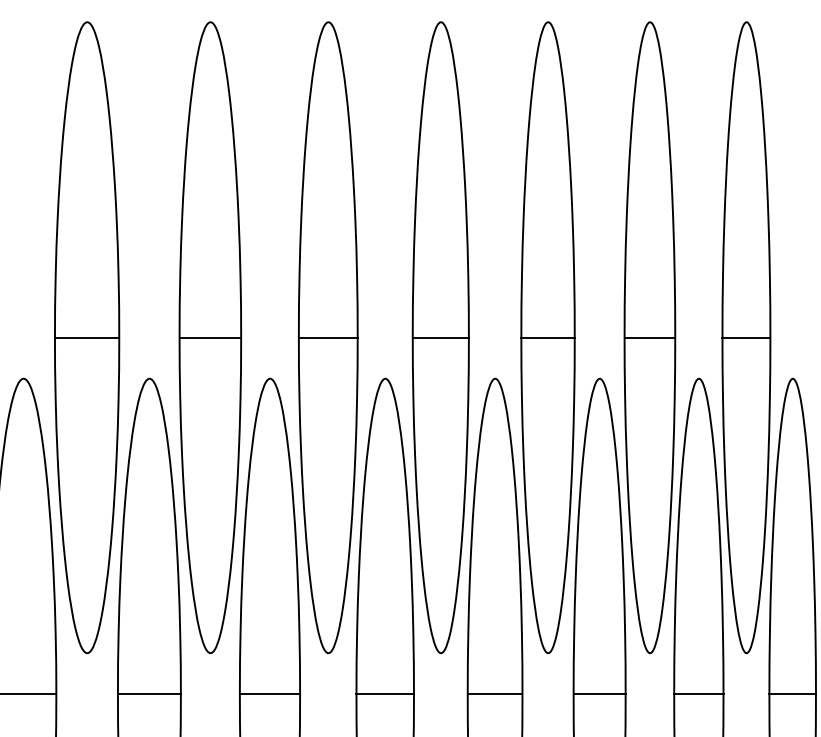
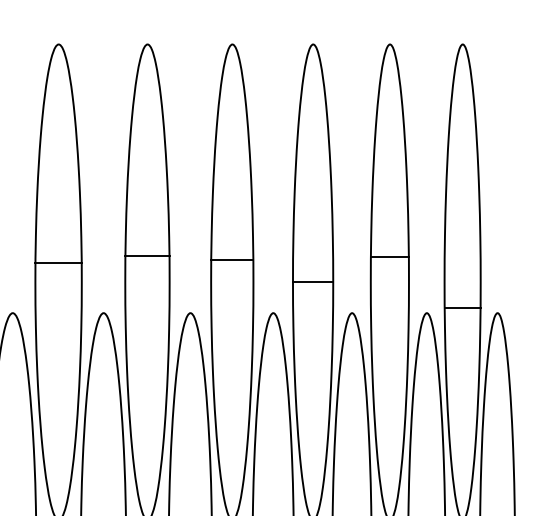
line: (210, 337) -> (58, 263), moved
line: (327, 337) -> (146, 255), moved
line: (440, 337) -> (232, 259), moved
line: (649, 337) -> (389, 256), moved
line: (746, 337) -> (462, 307), moved

